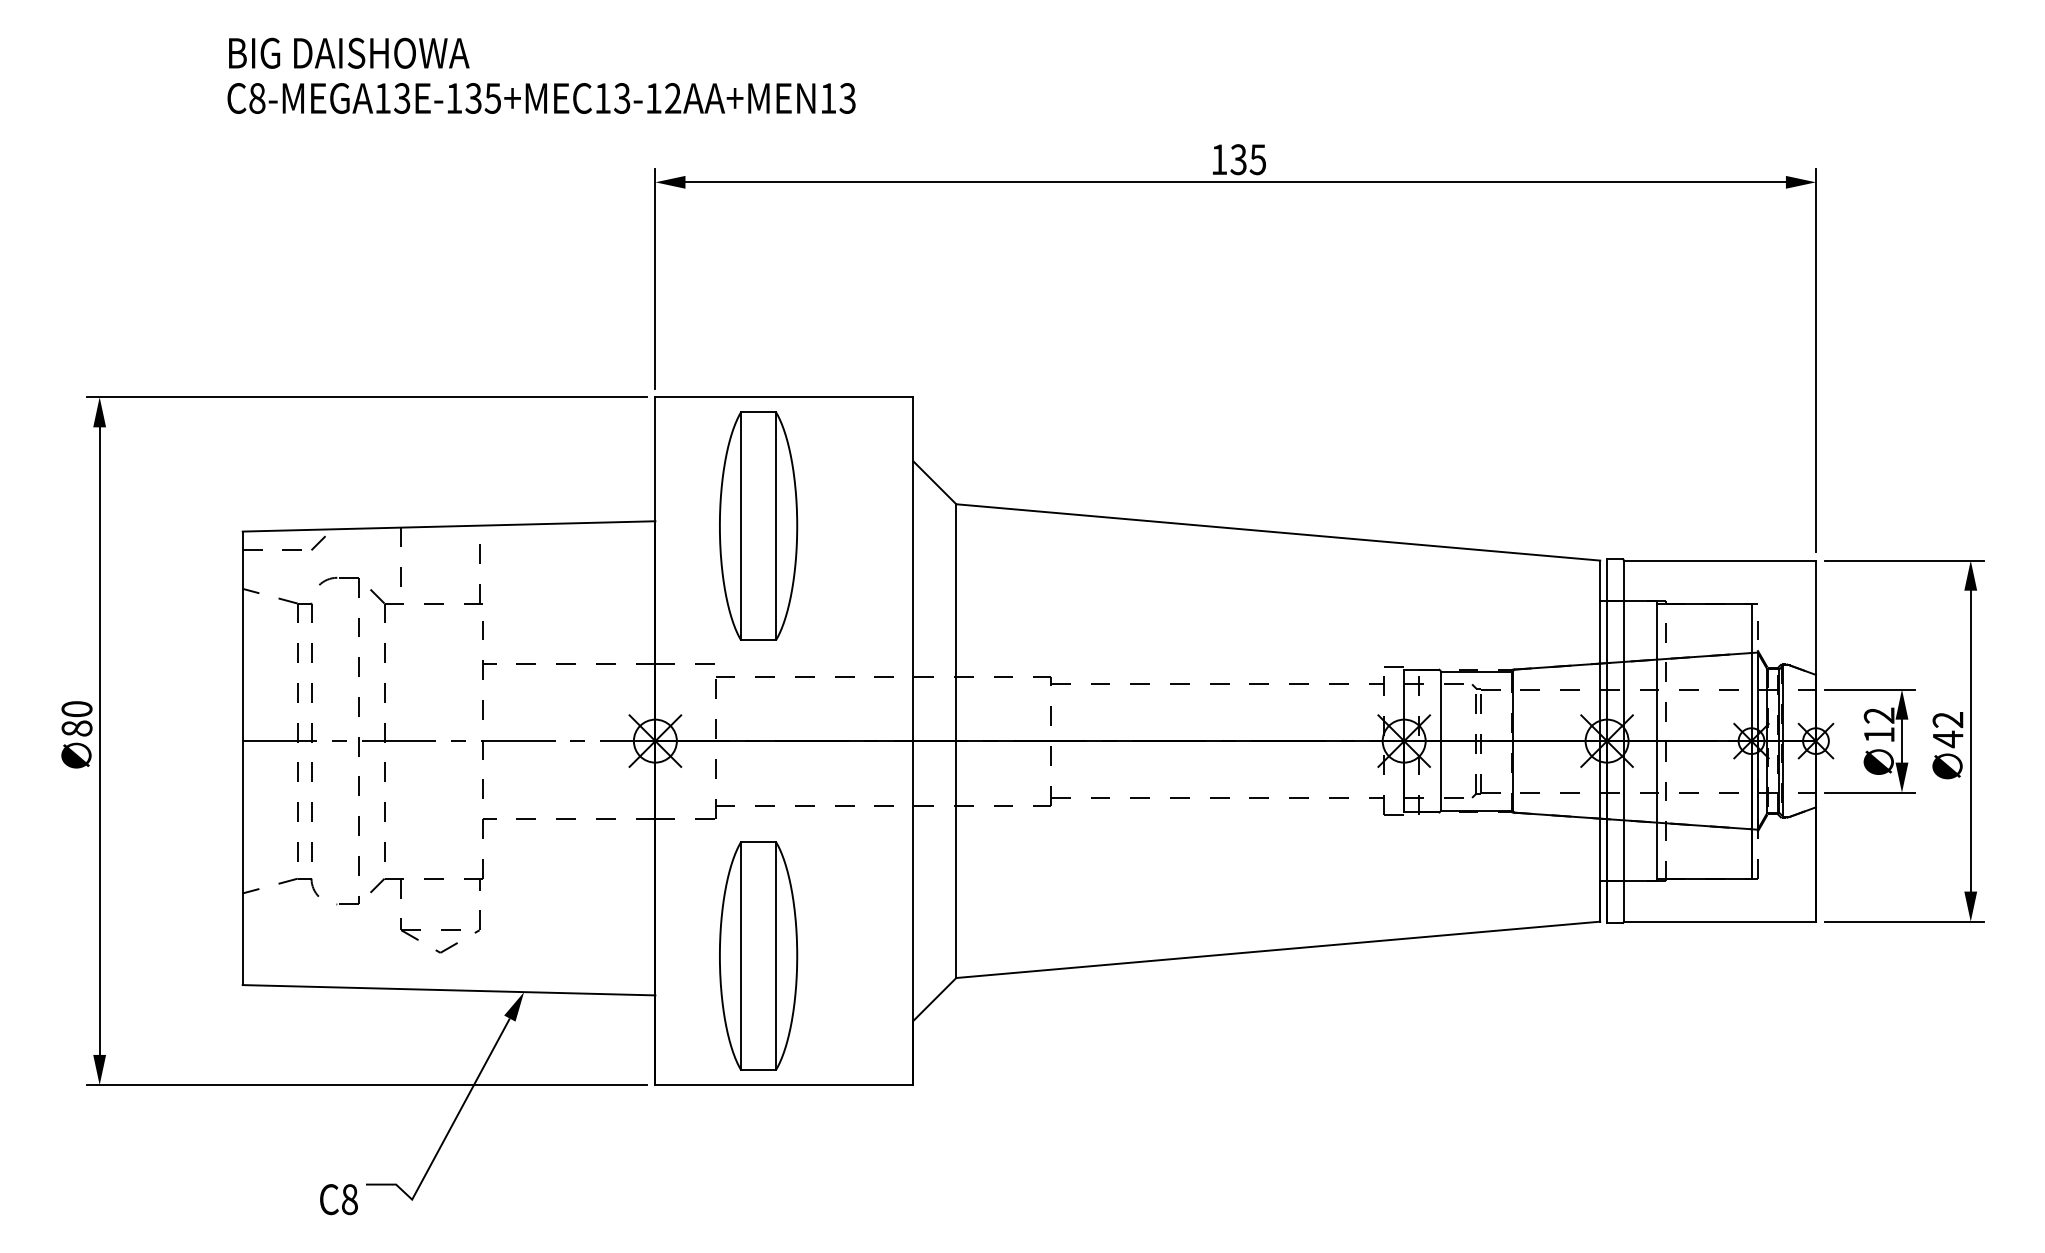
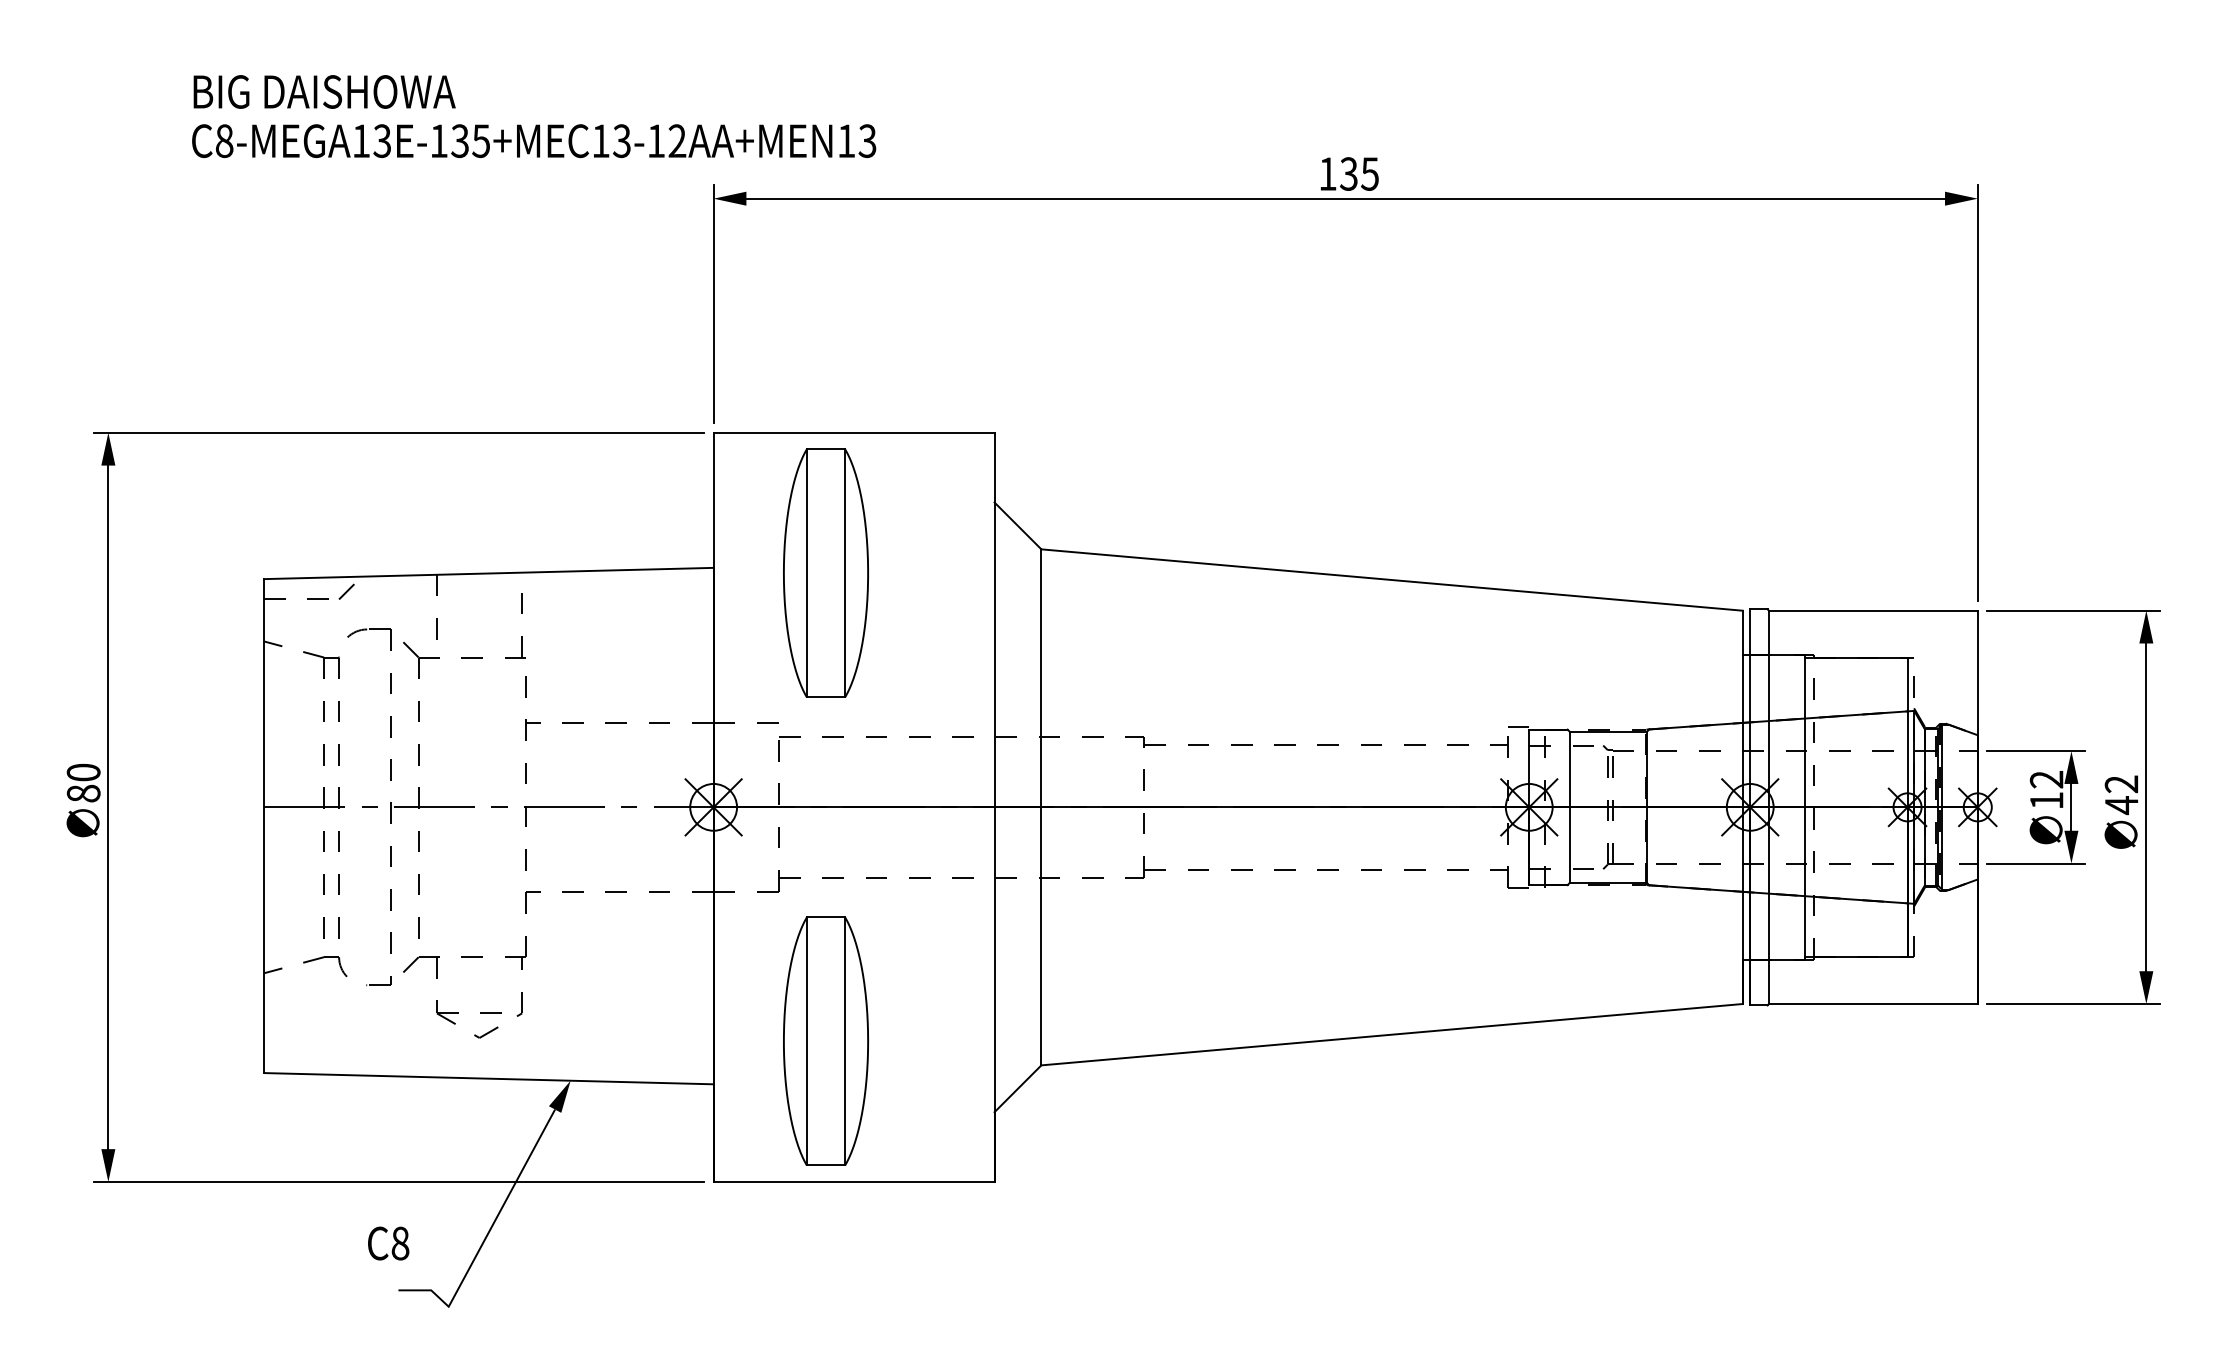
text: (541, 75) -> (534, 116), moved
text: (338, 1199) -> (388, 1243), moved

